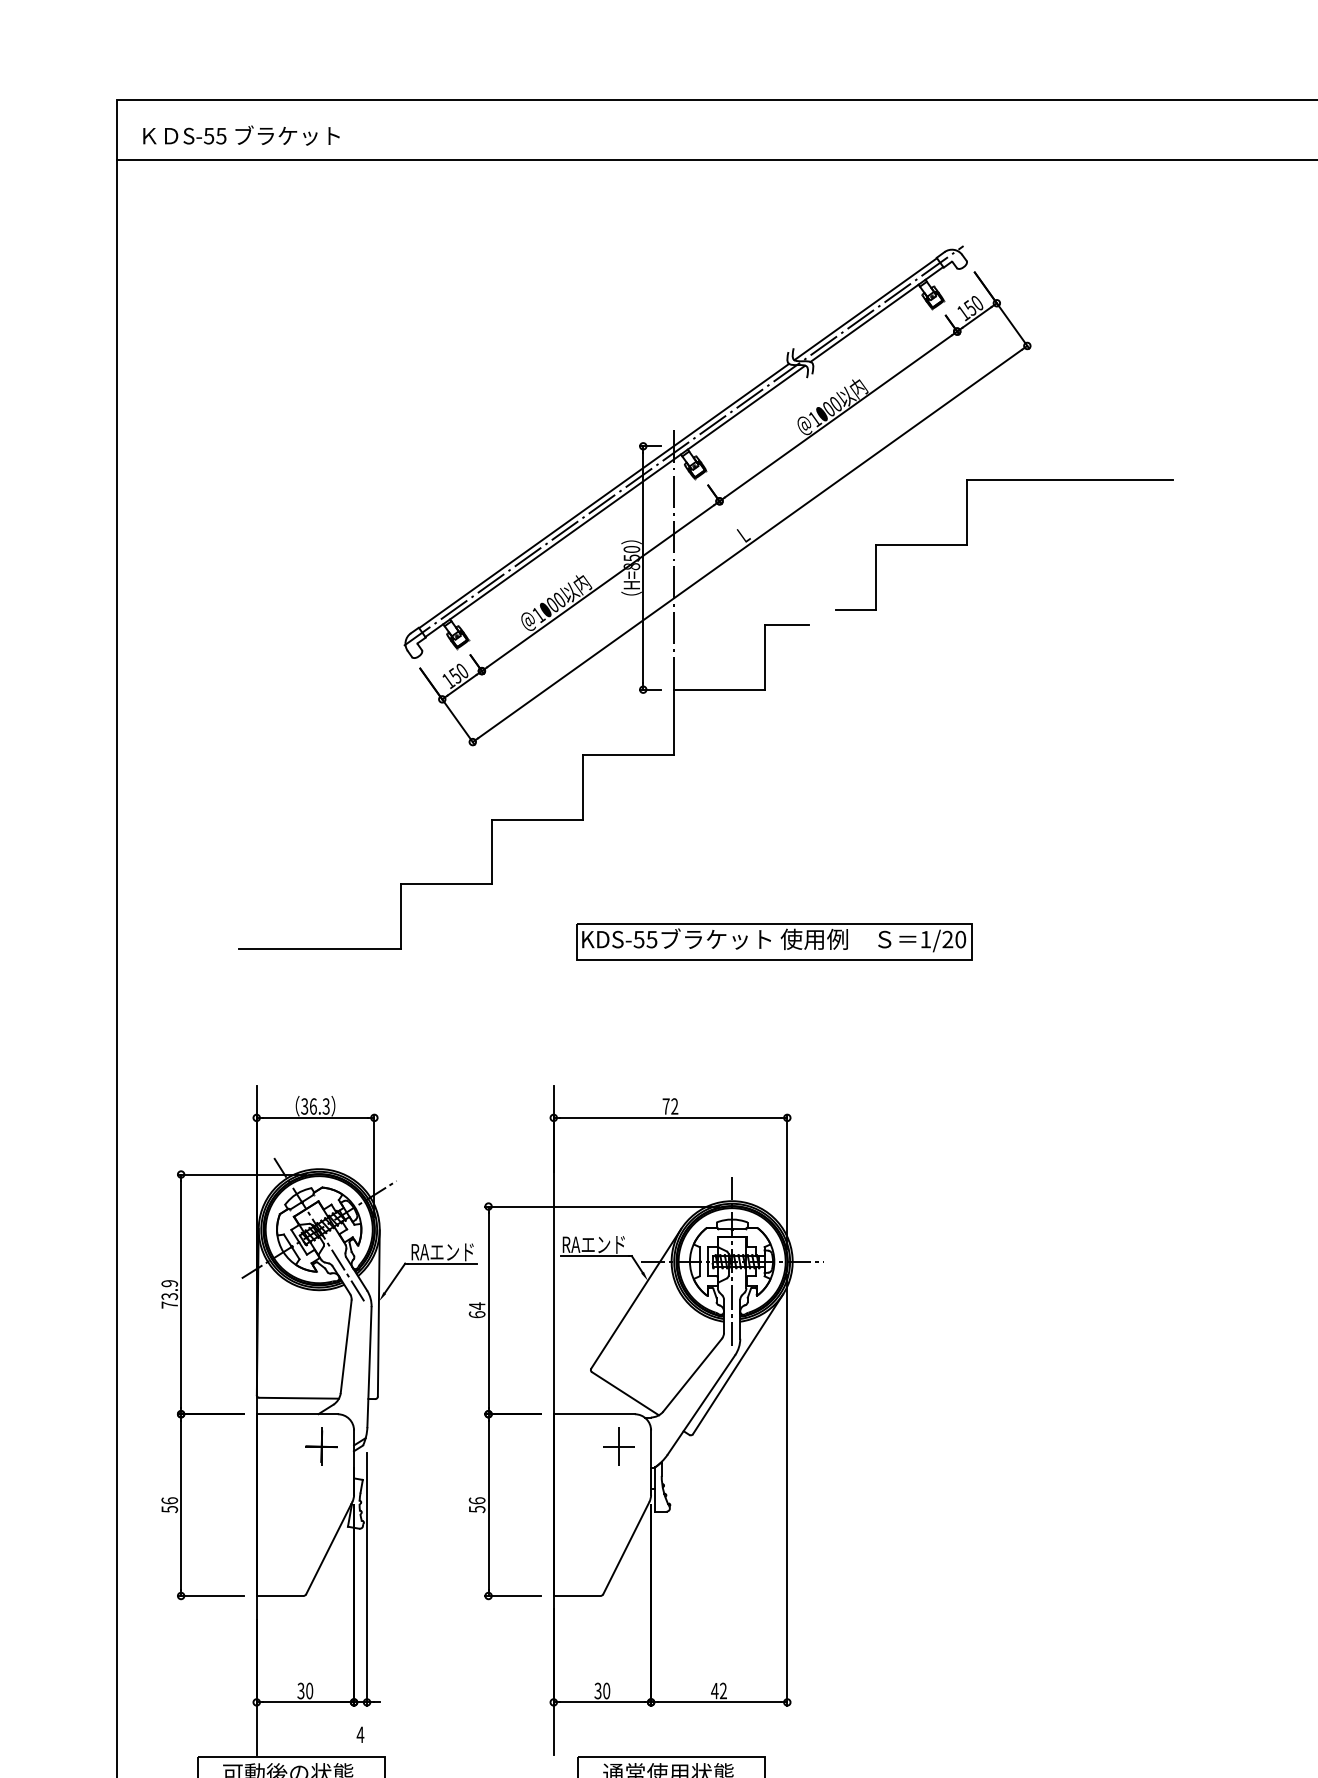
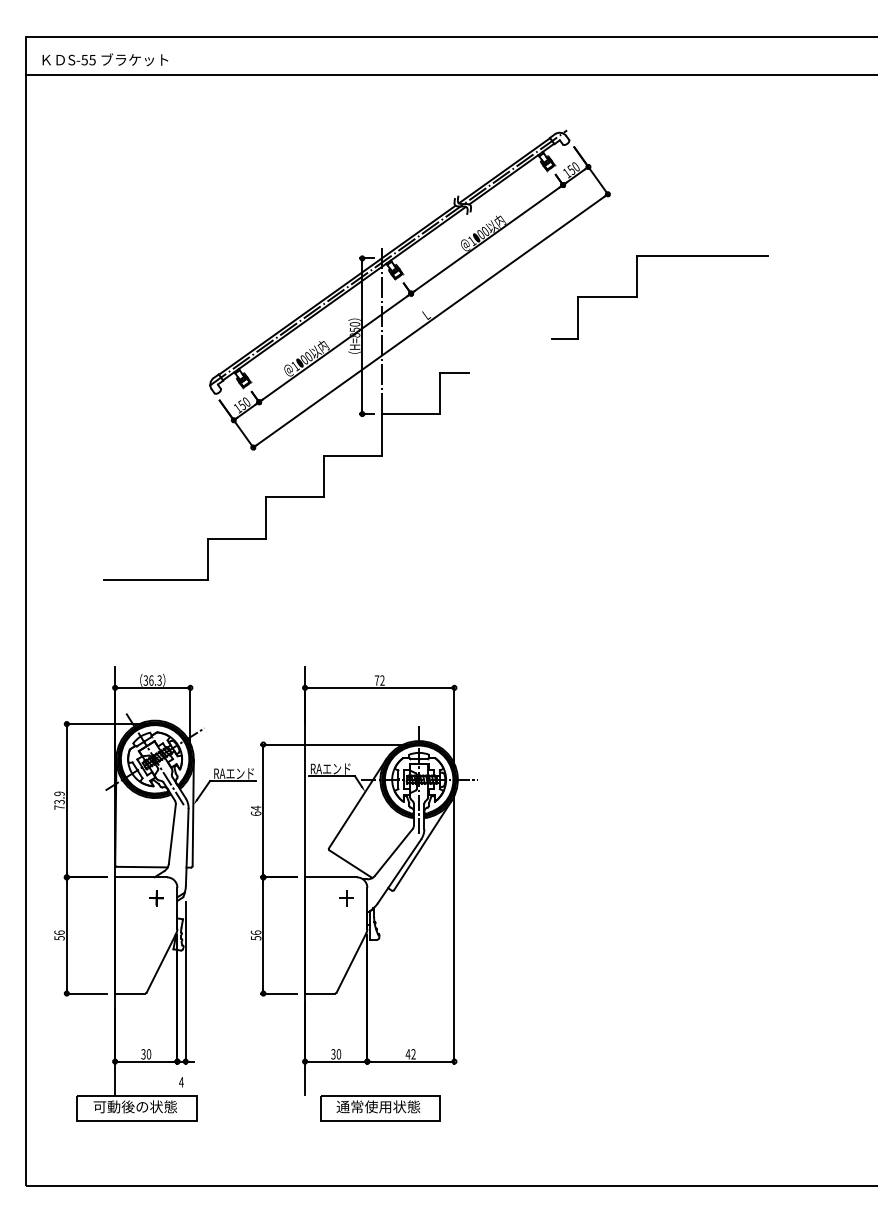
part: (968, 544) -> (637, 297), moved
part: (773, 942) -> (445, 575), removed
part: (321, 1447) -> (156, 898), size x0.7
part: (618, 1447) -> (346, 898), size x0.7

